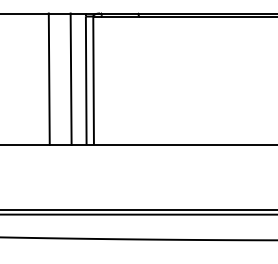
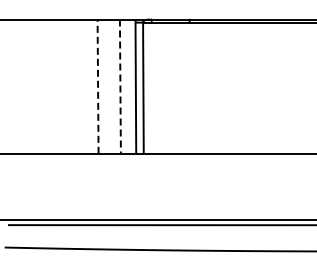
line: (49, 79) -> (98, 86), solid -> dashed
line: (71, 79) -> (120, 87), solid -> dashed

